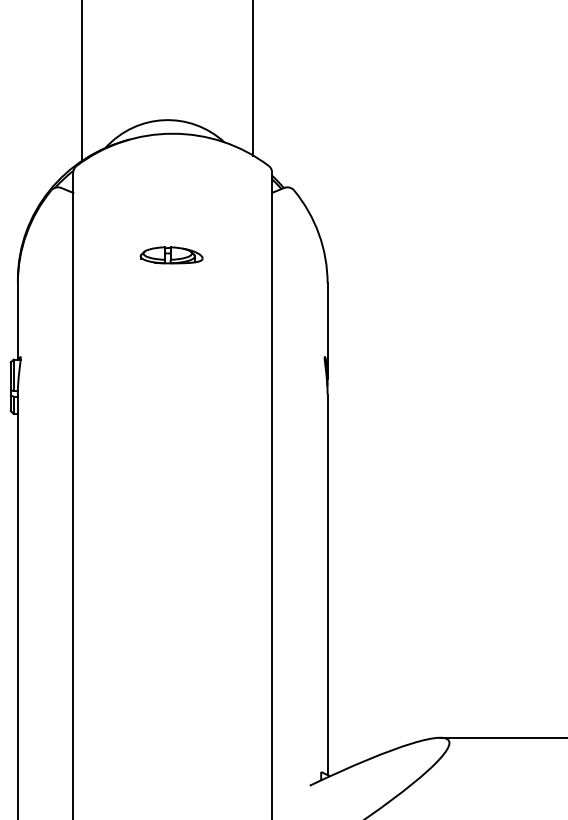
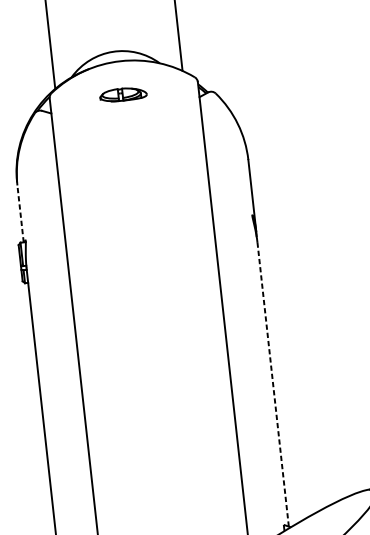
part: (171, 255) -> (123, 94), moved
line: (17, 320) -> (20, 213), solid -> dashed
line: (327, 584) -> (273, 384), solid -> dashed

